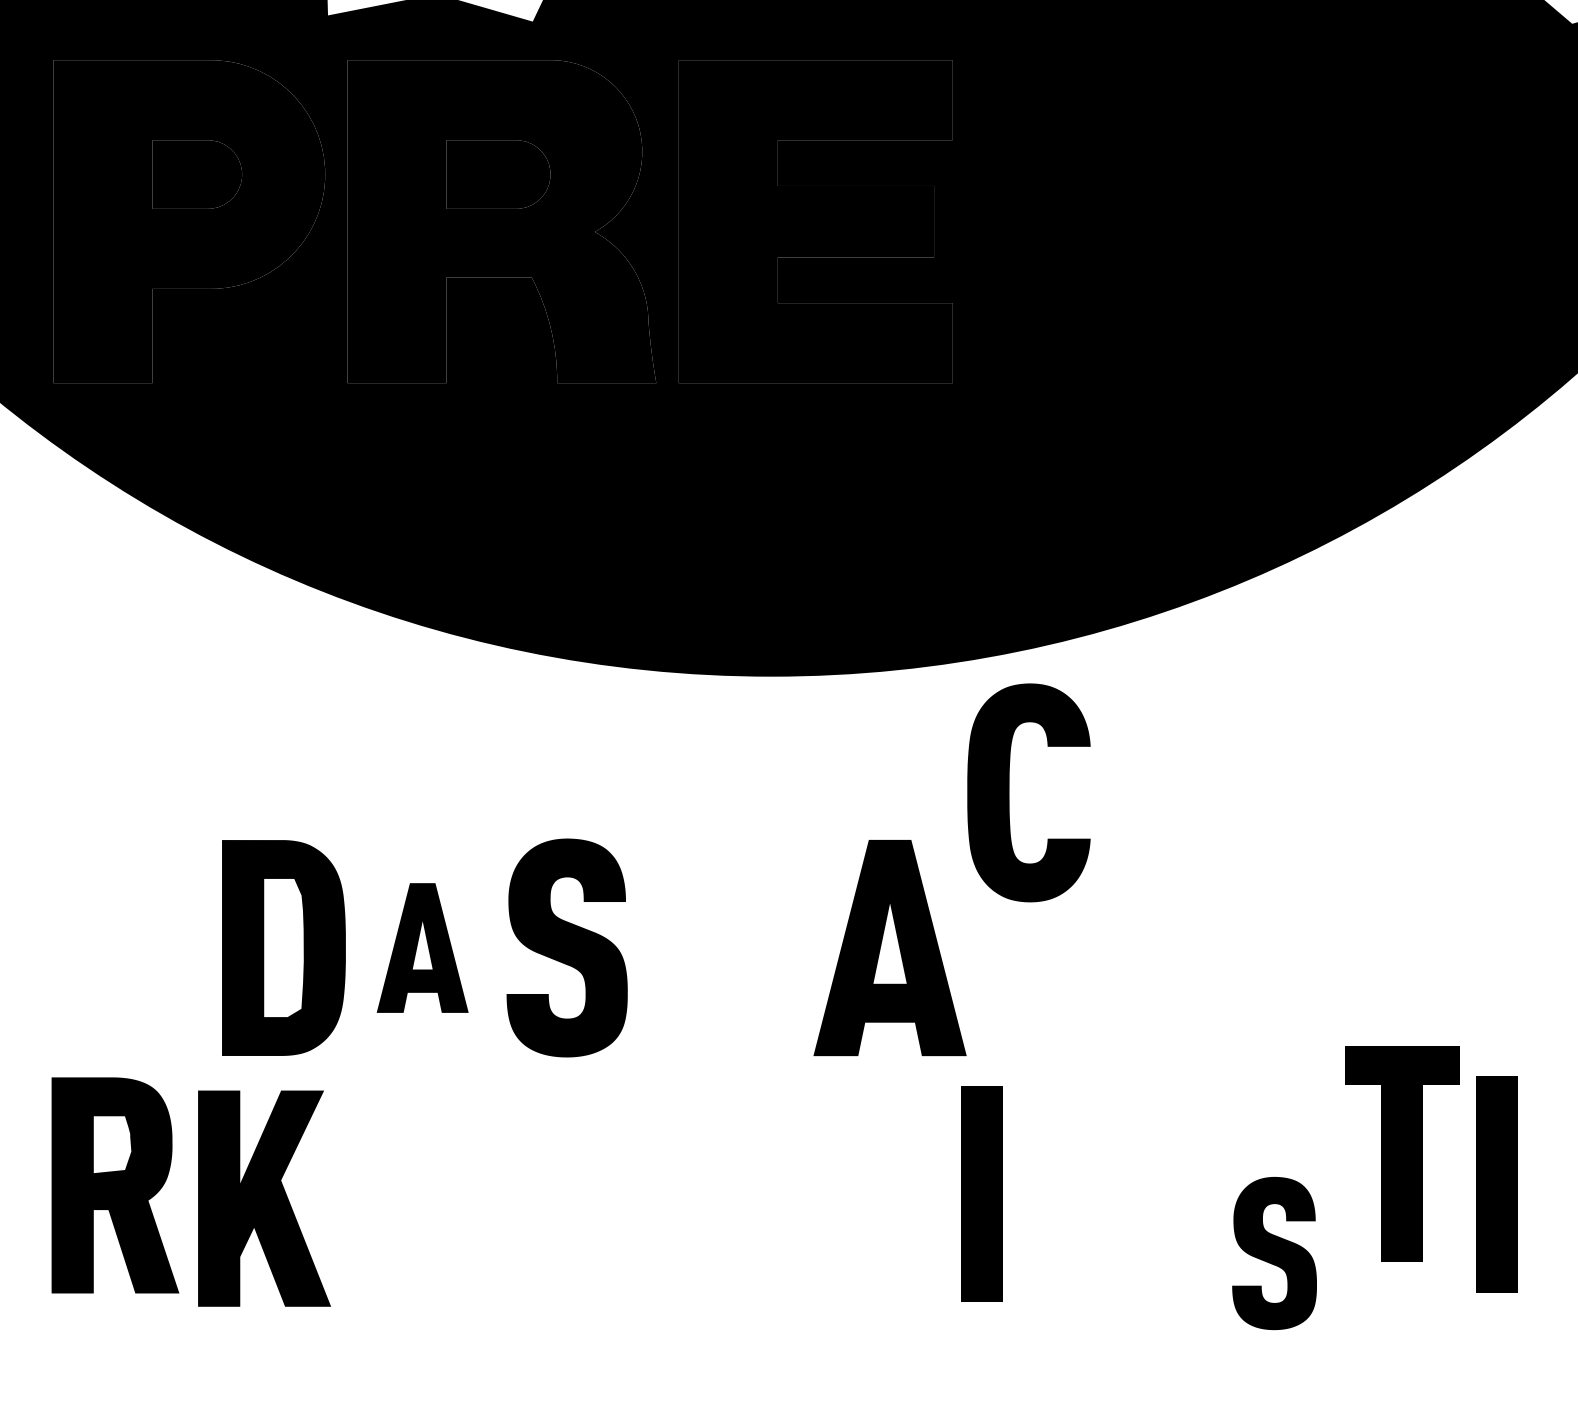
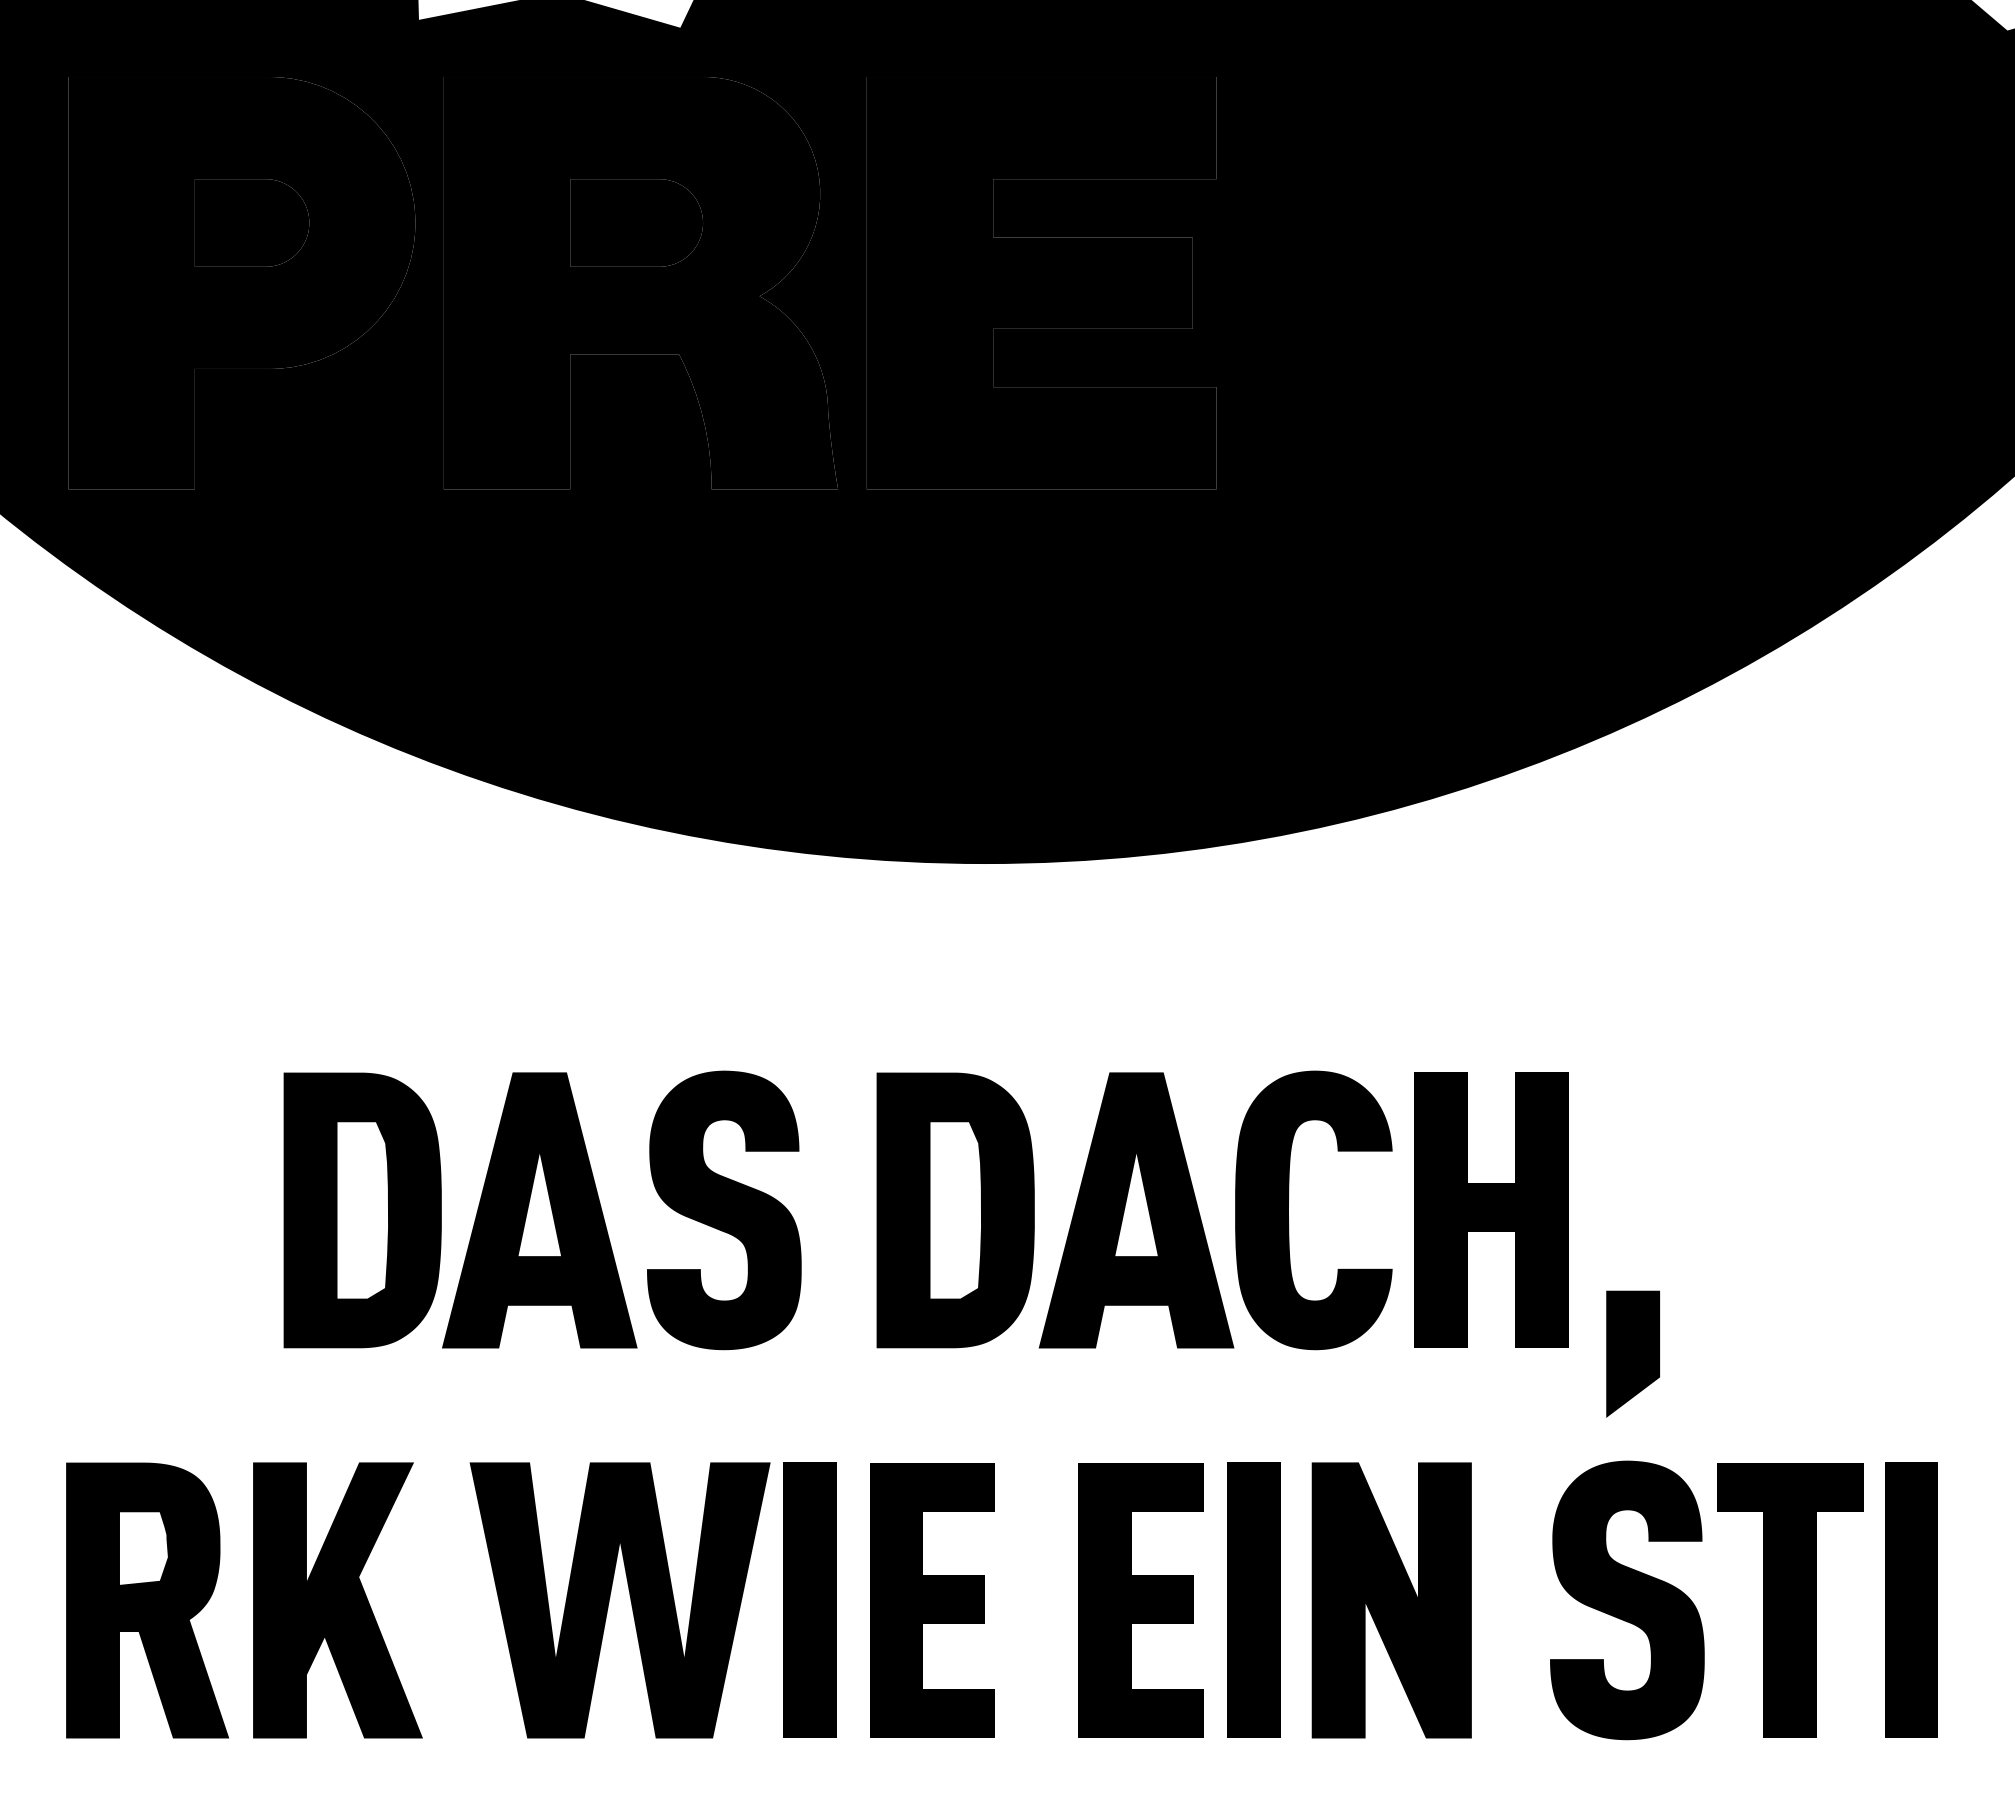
part: (1009, 792) -> (1288, 1210), moved
part: (1168, 947) -> (1491, 1209), added
part: (422, 948) -> (539, 1210), size x1.67
part: (748, 948) -> (955, 1210), added
fill: (1279, 1060) -> (1633, 1354), added
part: (1402, 1154) -> (1790, 1600), moved
part: (1497, 1183) -> (1911, 1599), moved
part: (115, 1185) -> (147, 1600), moved
part: (981, 1193) -> (1253, 1599), moved
part: (264, 1198) -> (337, 1600), moved
fill: (485, 1253) -> (619, 1600), added
fill: (634, 1253) -> (810, 1600), added
fill: (730, 1253) -> (932, 1600), added
part: (893, 1253) -> (1140, 1600), added
part: (1089, 1253) -> (1391, 1600), added
part: (1274, 1253) -> (1627, 1600), size x1.43

